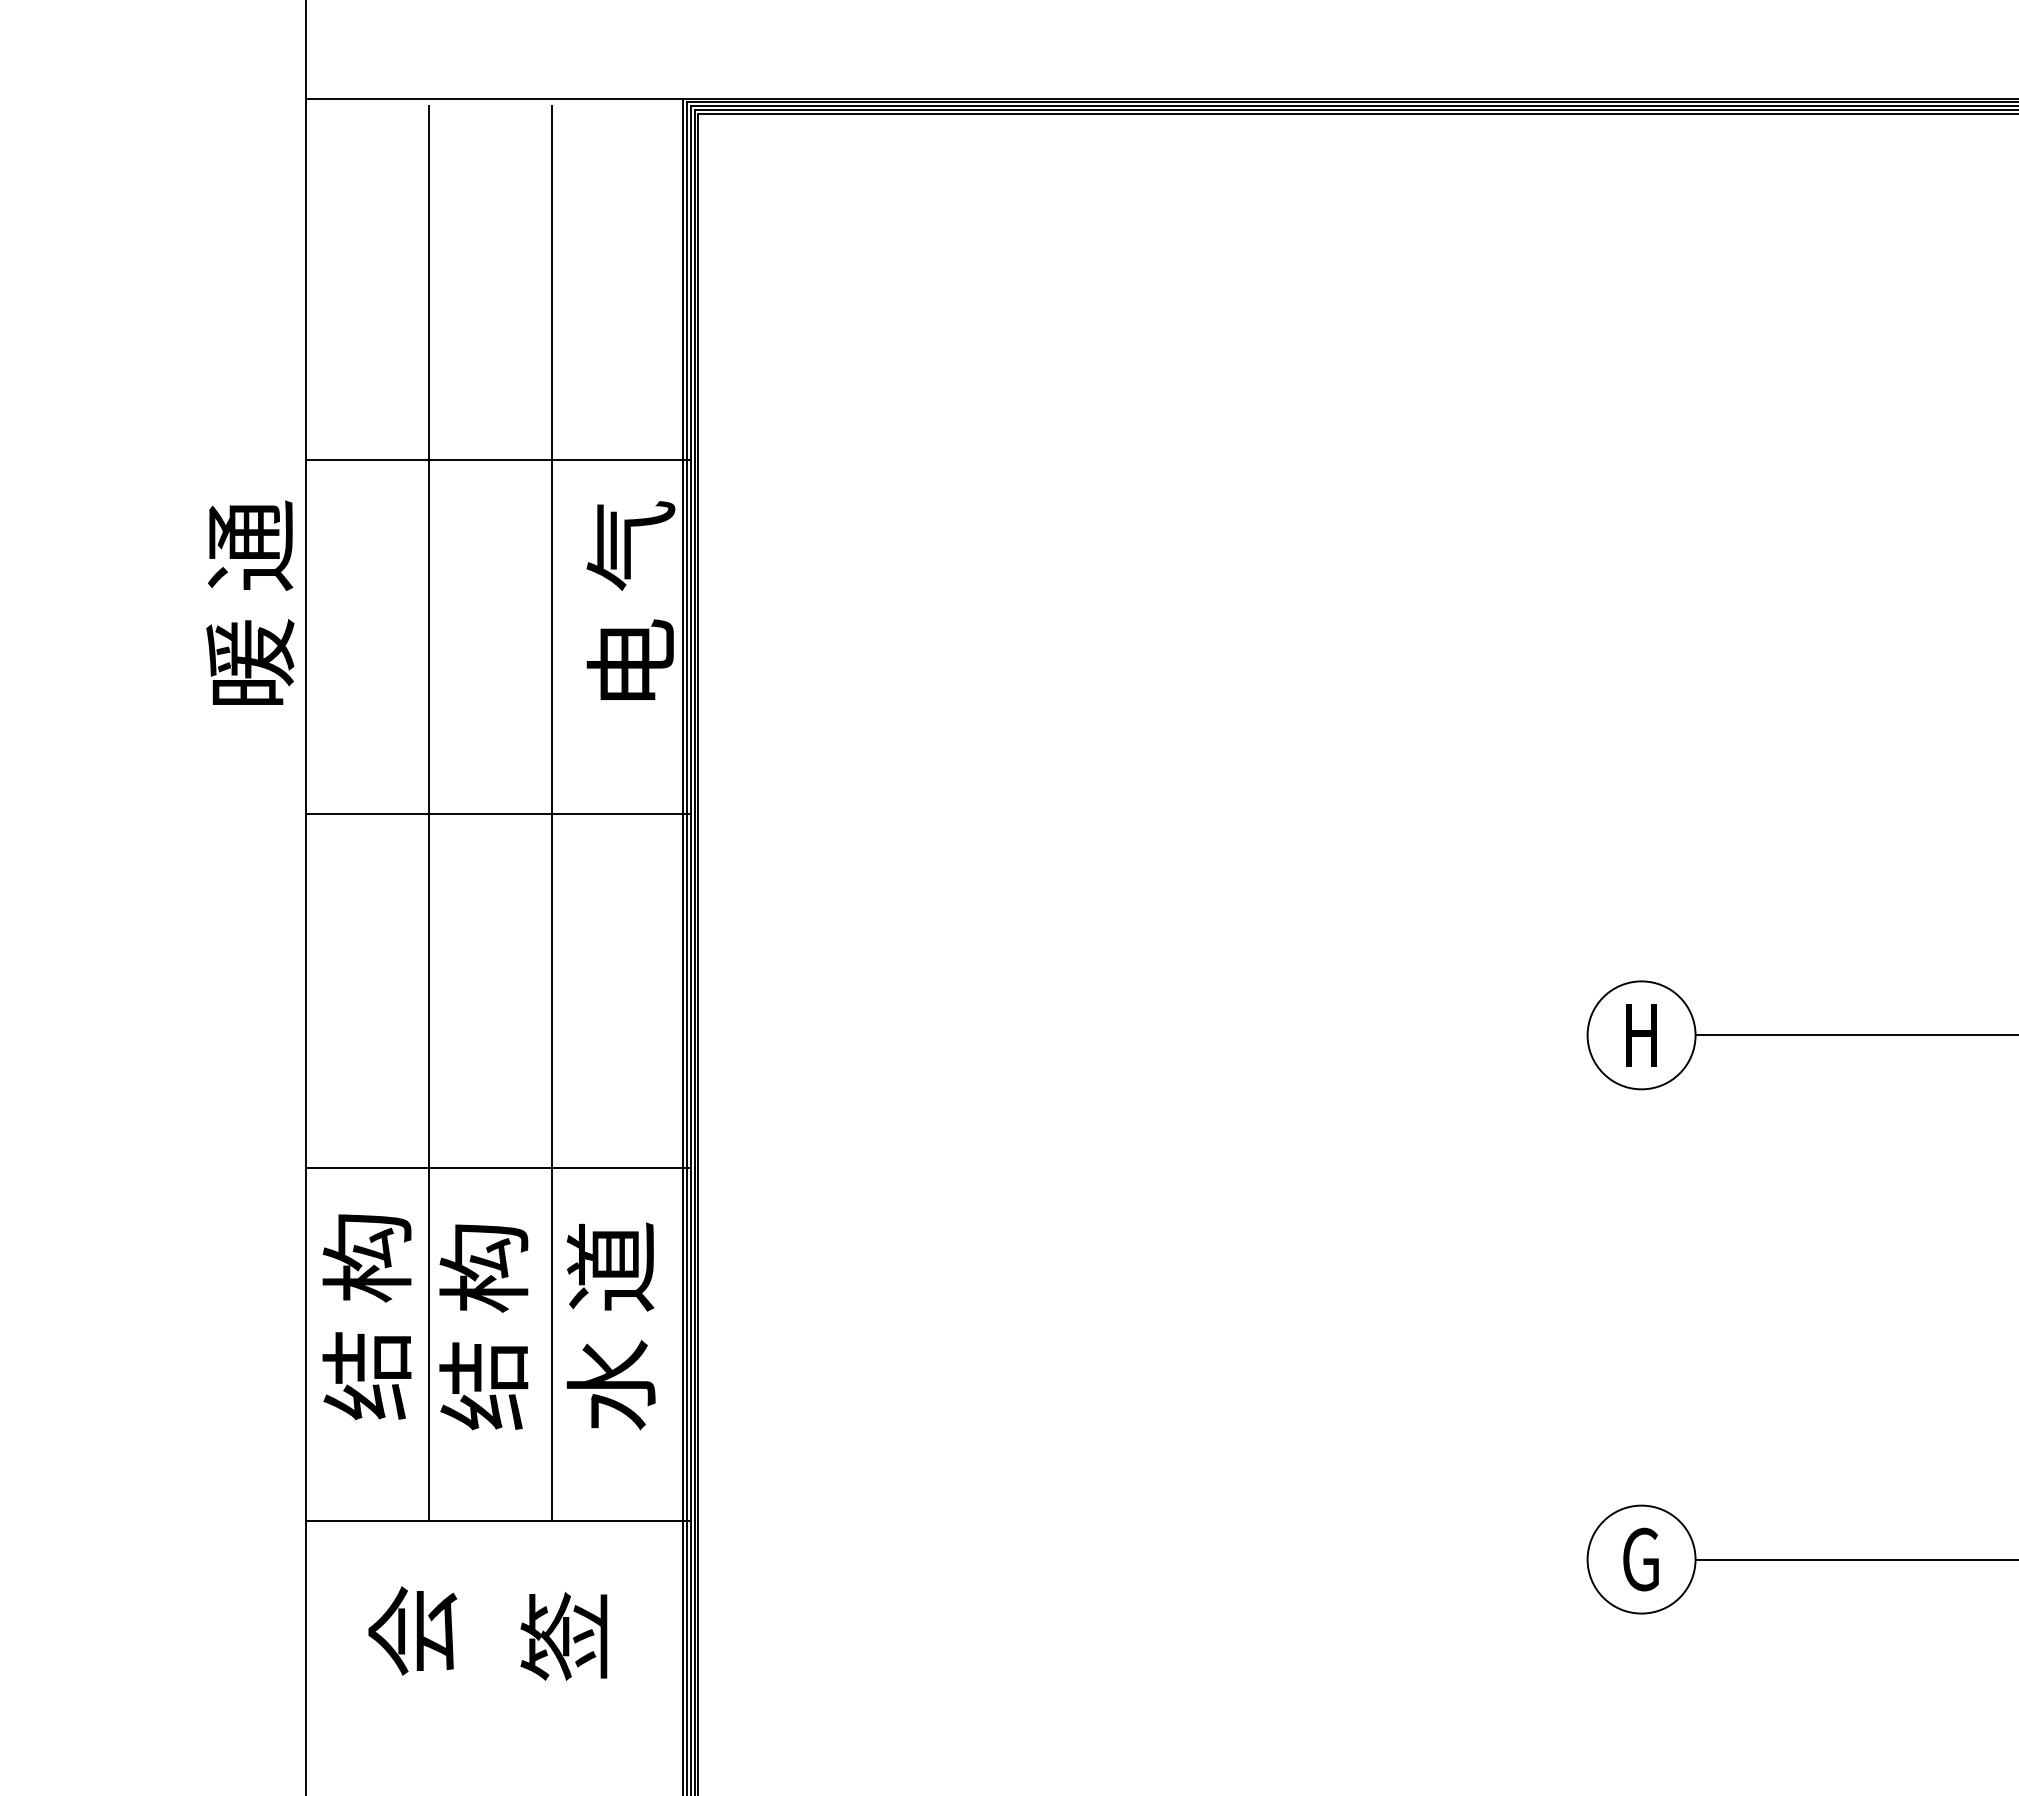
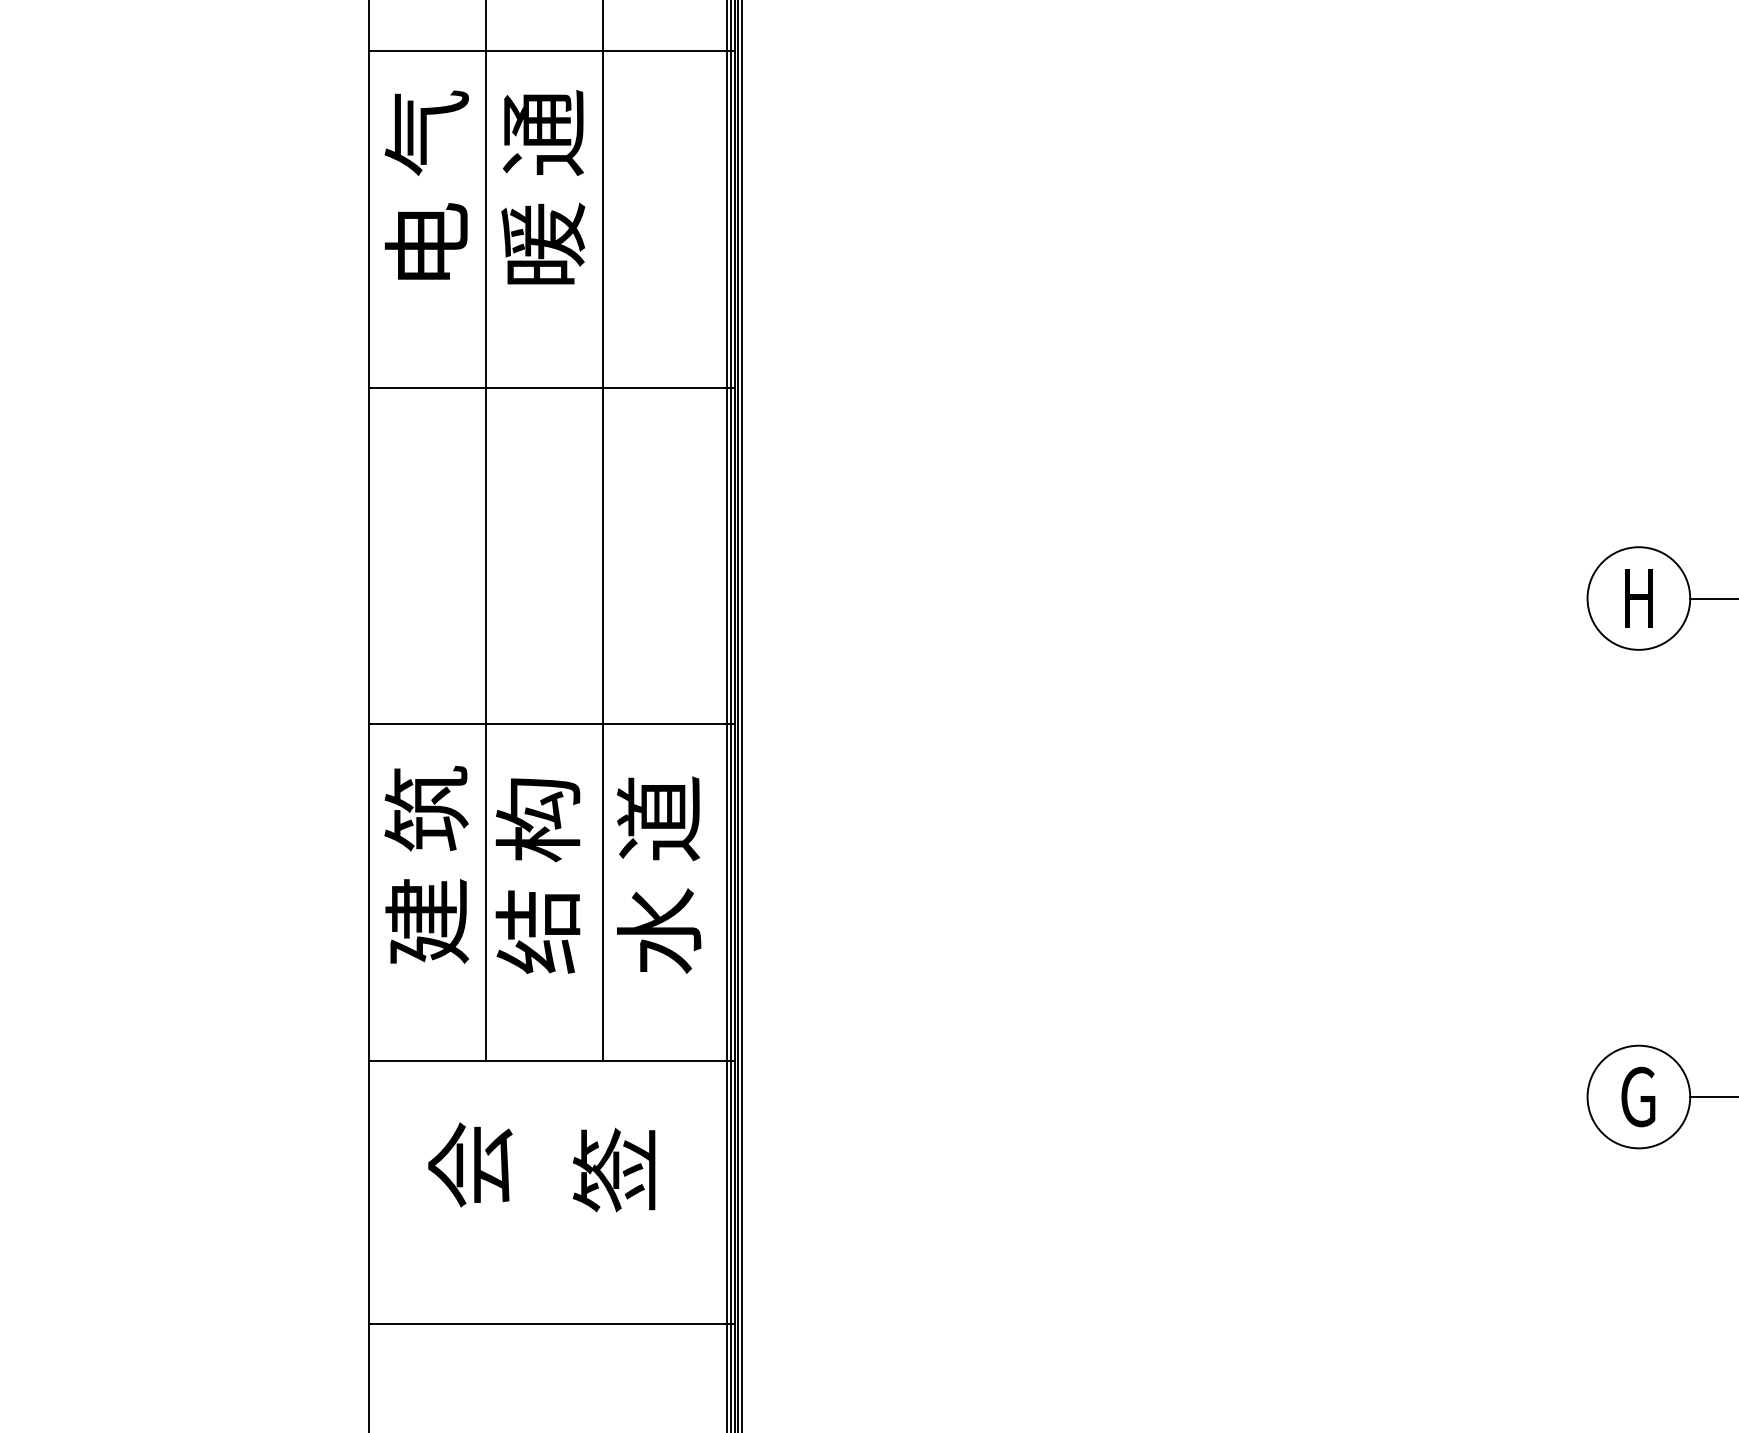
text: (630, 600) -> (426, 185), moved
text: (250, 602) -> (543, 186), moved
text: (366, 1315) -> (426, 864), 结 构 -> 建 筑

